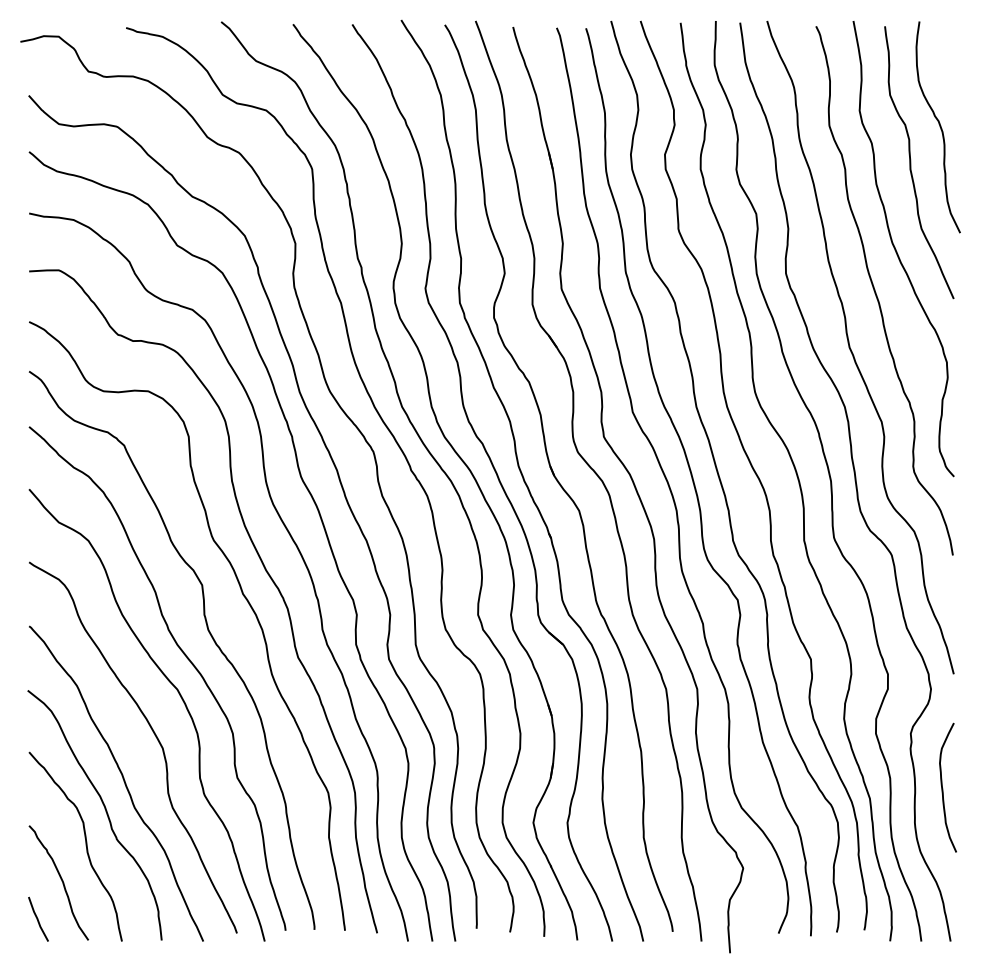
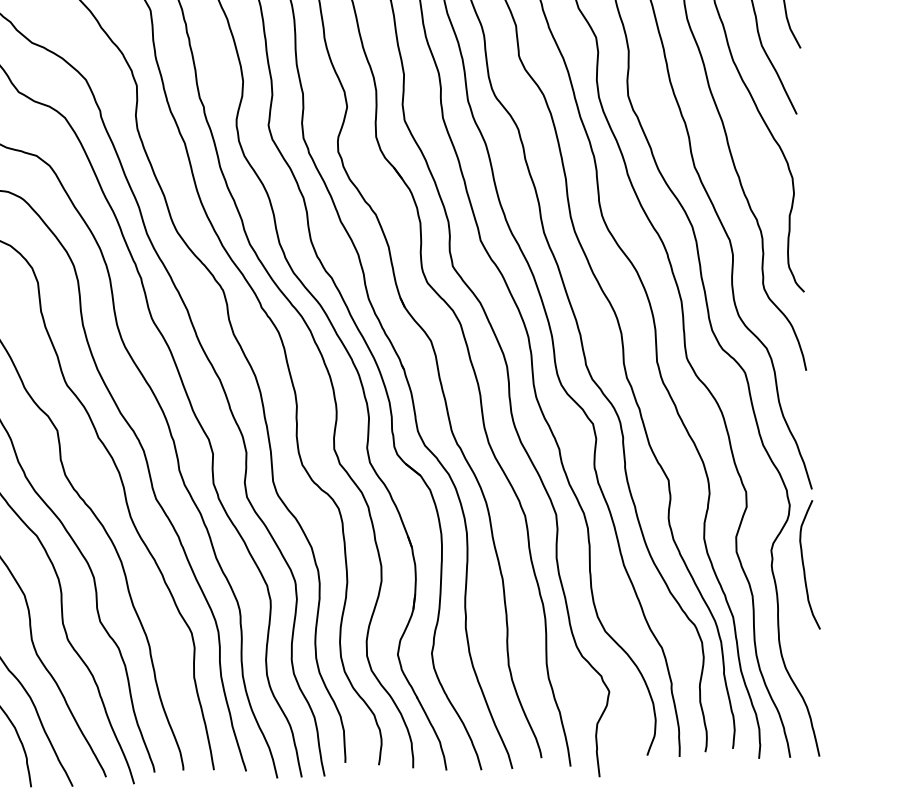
curve: (943, 788) -> (804, 566), moved

